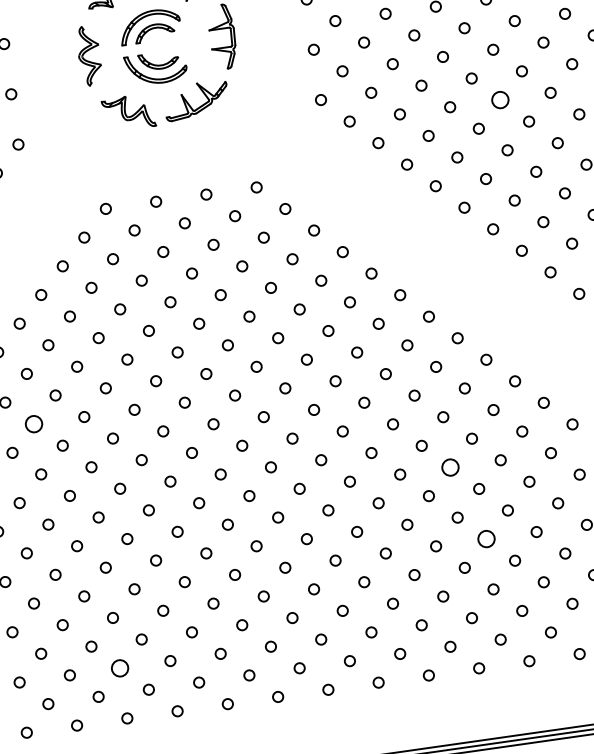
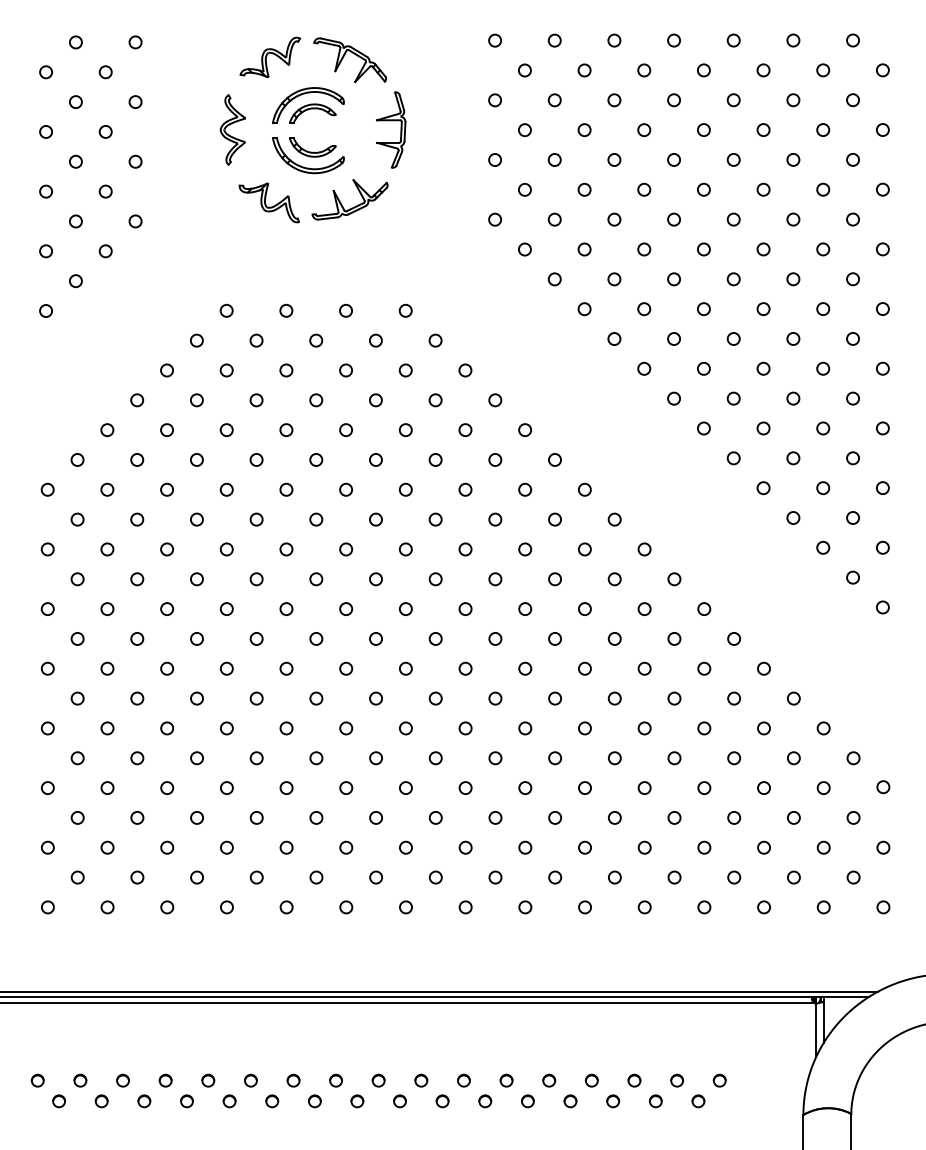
circle: (500, 100) -> (703, 249), size x0.62
circle: (34, 424) -> (107, 549), size x0.62
circle: (450, 467) -> (584, 668), size x0.62
circle: (486, 539) -> (614, 758), size x0.62
circle: (120, 667) -> (167, 847), size x0.62

